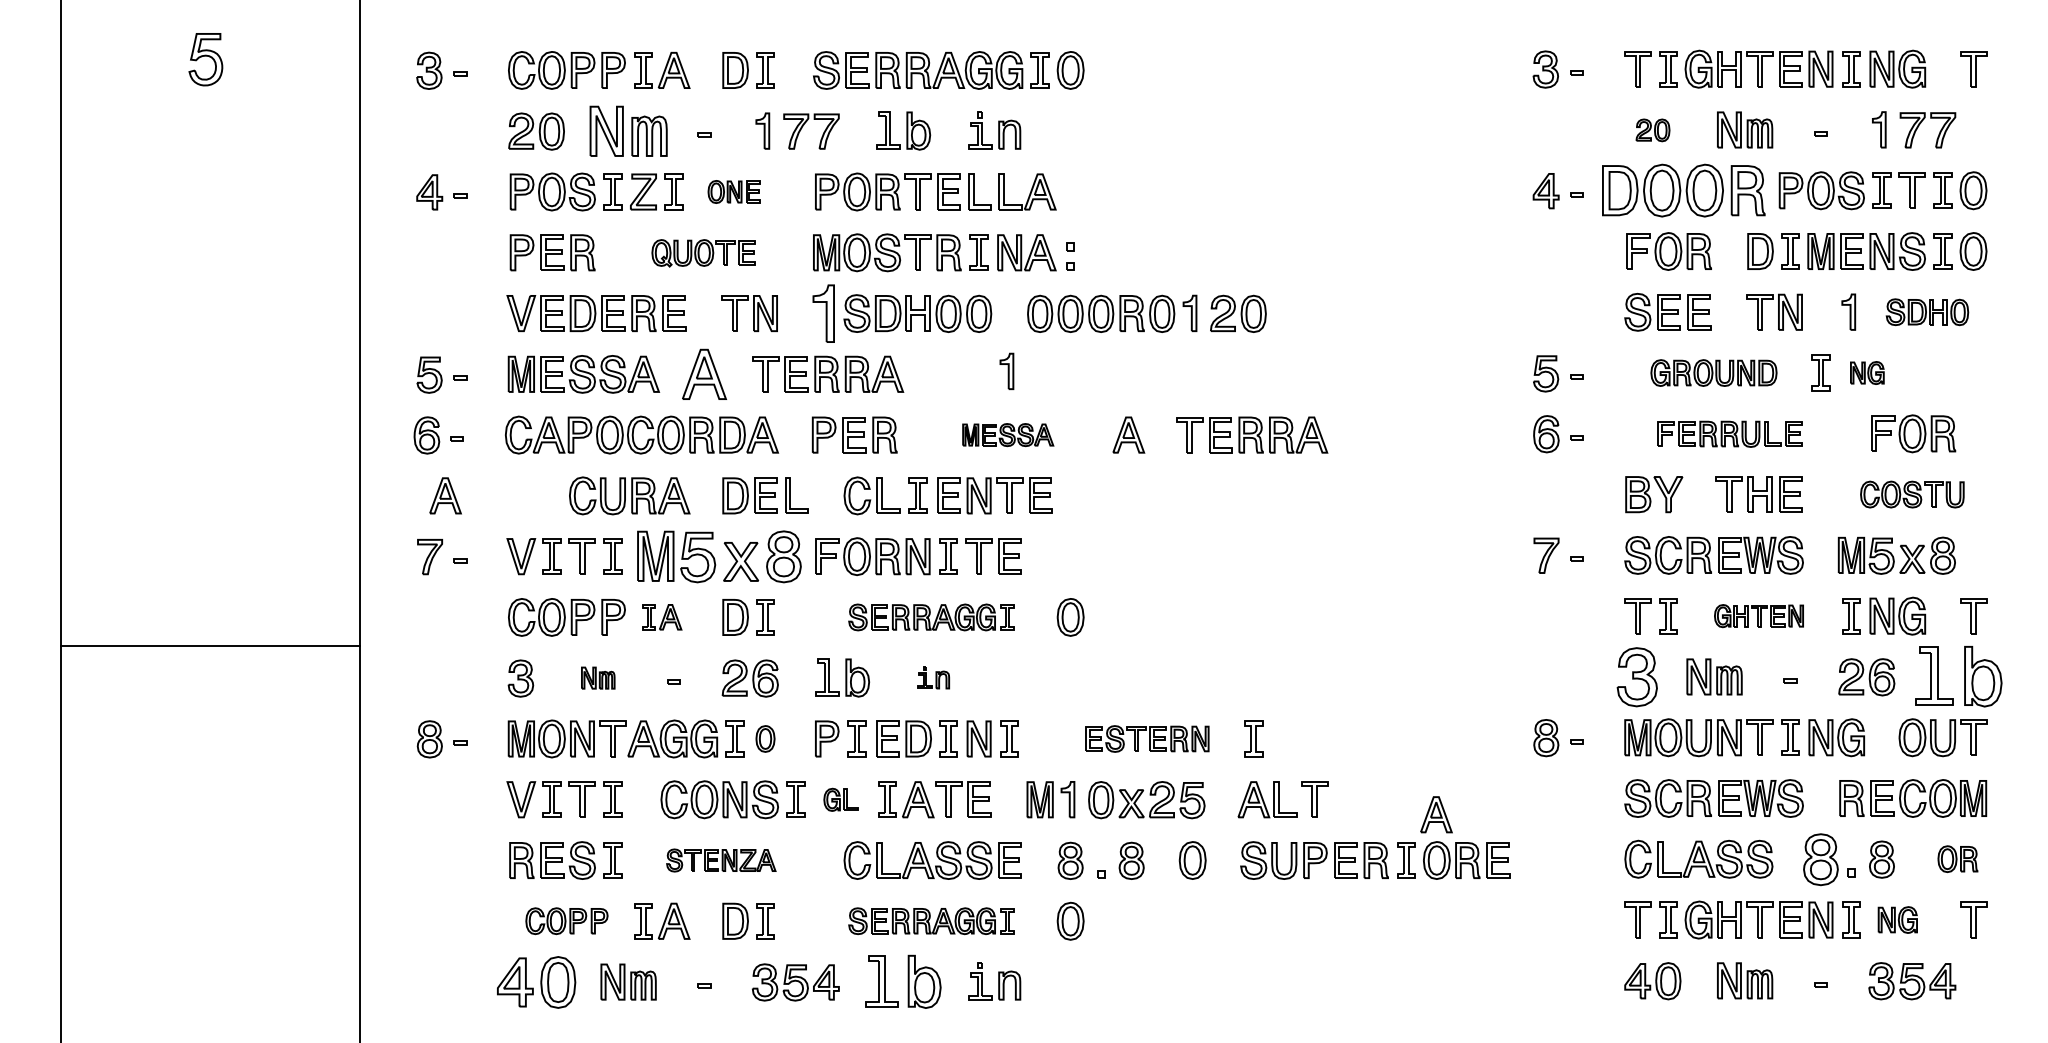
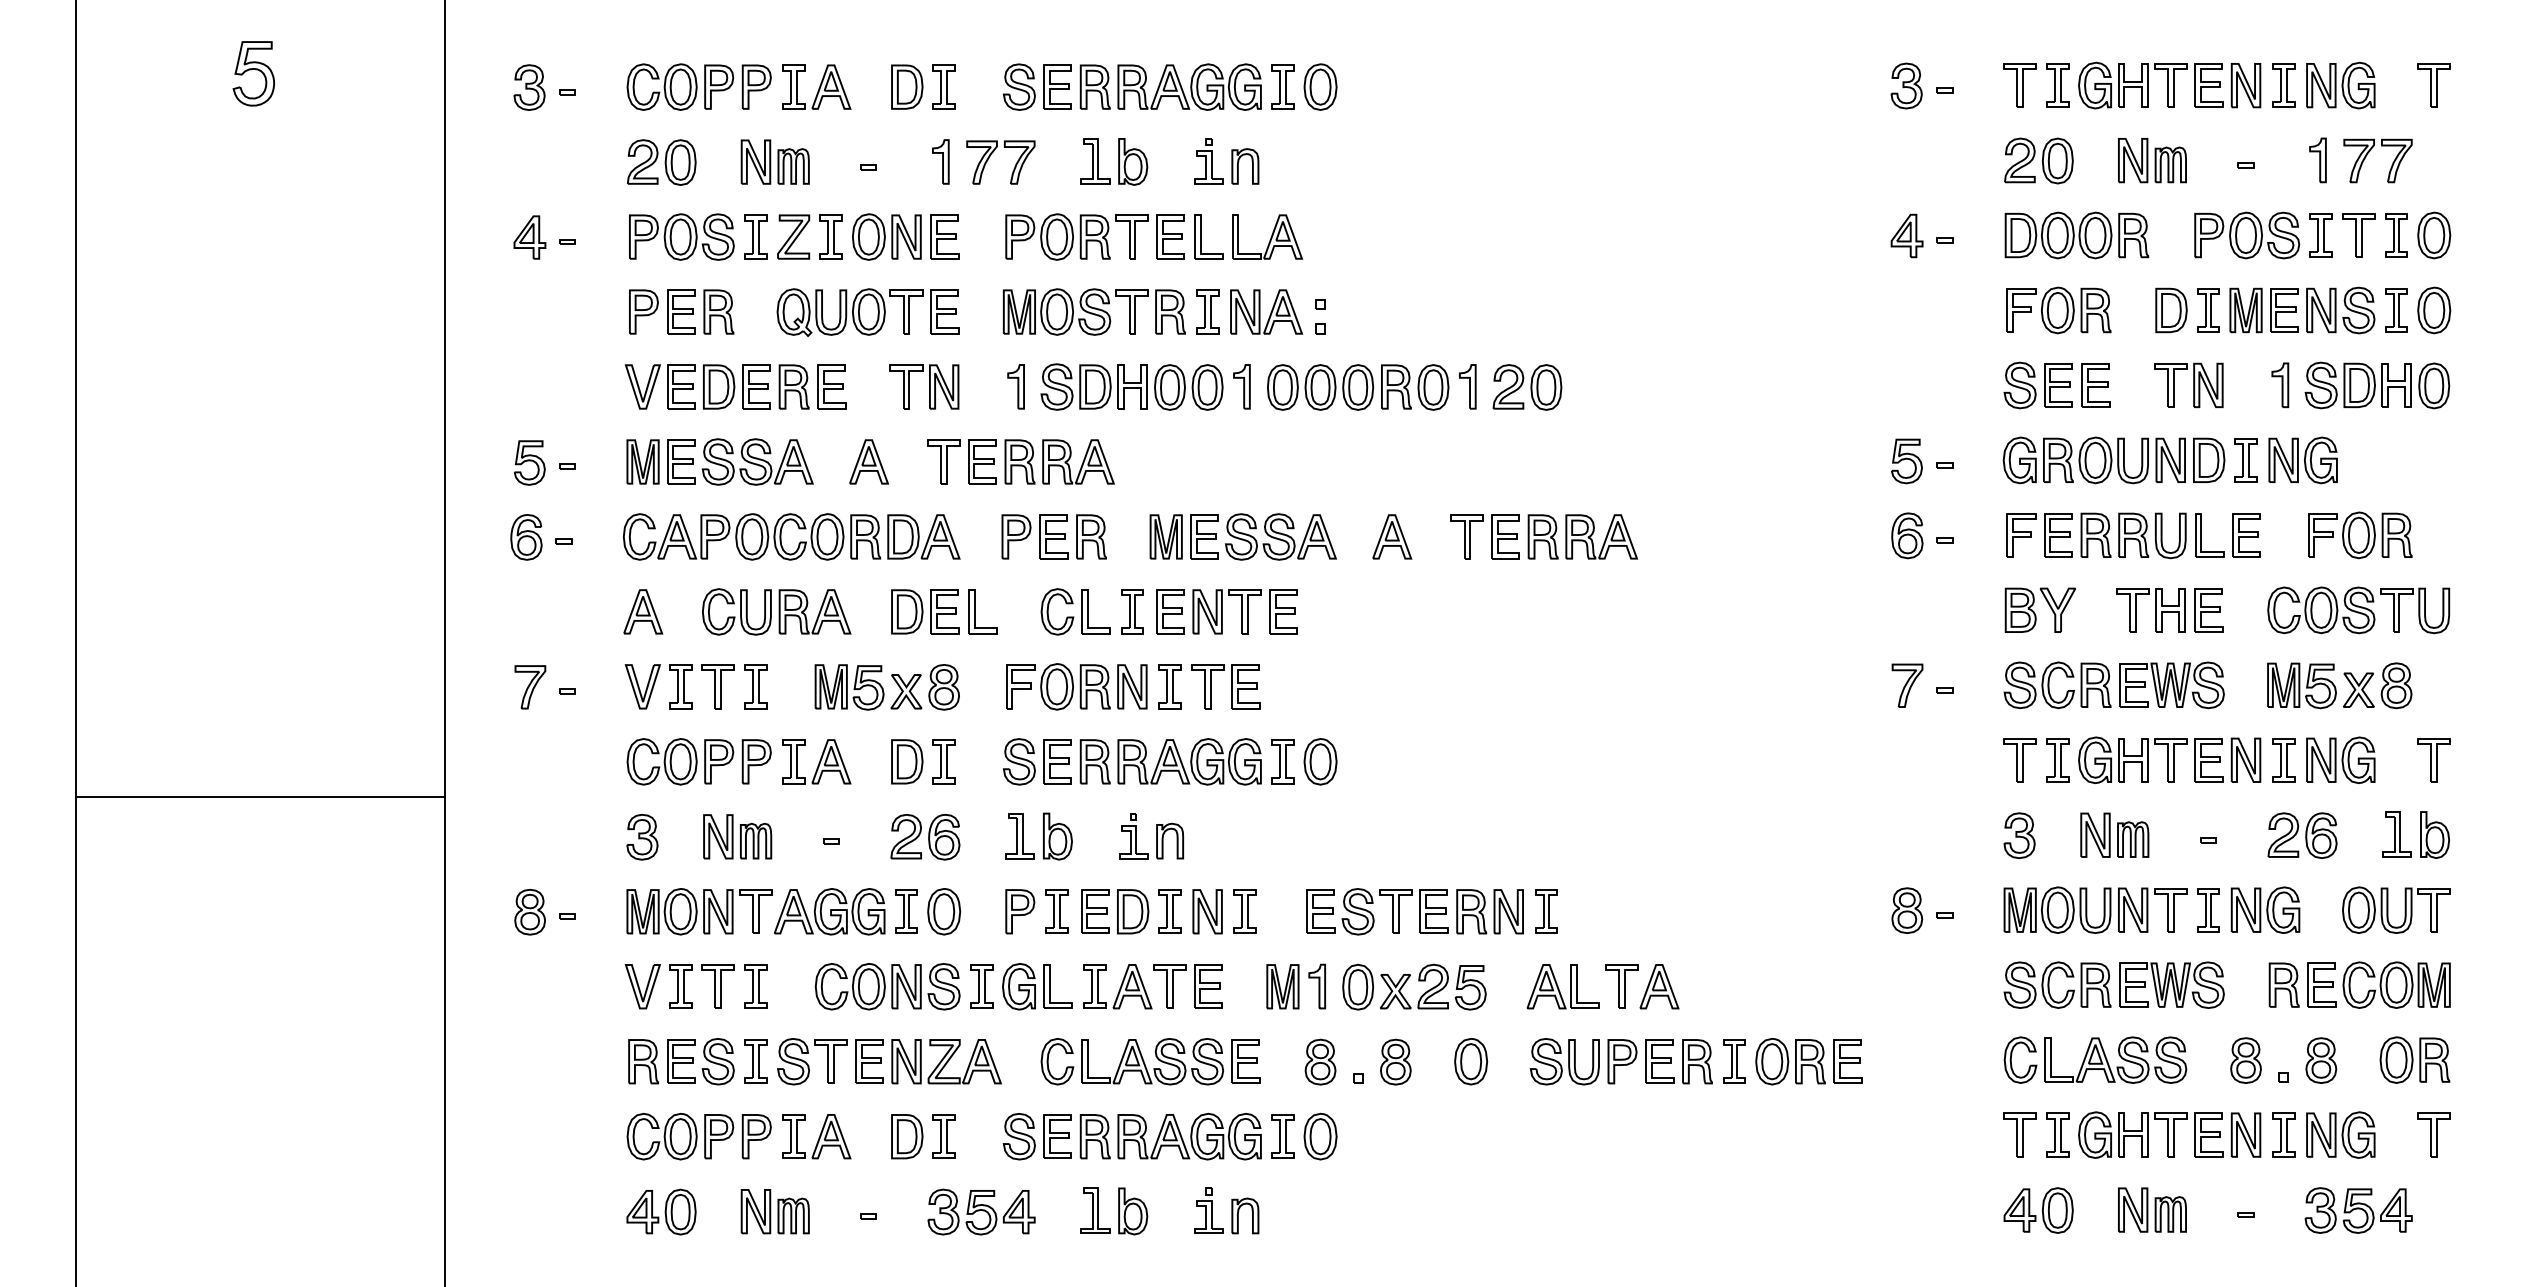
part: (628, 130) -> (775, 161), size x0.71
part: (1652, 130) -> (2038, 161), size x1.67
part: (1683, 190) -> (2076, 235), size x0.71
part: (733, 191) -> (904, 236), size x1.67
part: (703, 253) -> (867, 312), size x1.43
part: (1927, 311) -> (2377, 384), size x1.43
part: (823, 312) -> (1015, 385), size x0.62
part: (1006, 370) -> (1241, 385), moved
part: (1713, 372) -> (2113, 459), size x1.43
part: (1867, 372) -> (2303, 459), size x1.67
part: (704, 373) -> (868, 460), size x0.71
part: (1008, 434) -> (1243, 536), size x1.67
part: (1729, 434) -> (2133, 536), size x1.43
part: (1912, 494) -> (2358, 610), size x1.43
part: (445, 495) -> (643, 611), moved
part: (719, 557) -> (887, 687), size x0.71
part: (1758, 615) -> (2169, 759), size x1.67
part: (662, 616) -> (817, 760), size x1.43
part: (931, 617) -> (1148, 761), size x1.43
part: (1958, 676) -> (2415, 834), size x0.62
part: (598, 677) -> (738, 835), size x1.67
part: (933, 677) -> (1151, 835), size x1.67
part: (1637, 677) -> (2019, 835), size x0.62
part: (765, 738) -> (944, 911), size x1.43
part: (1147, 738) -> (1415, 911), size x1.43
part: (840, 799) -> (1036, 986), size x1.67
part: (1436, 814) -> (1659, 986), moved
part: (1957, 858) -> (2414, 1059), size x1.43
part: (1820, 859) -> (2245, 1060), size x0.71
part: (721, 860) -> (889, 1061), size x1.67
part: (1897, 919) -> (2340, 1134), size x1.43
part: (566, 920) -> (698, 1135), size x1.43
part: (931, 920) -> (1148, 1135), size x1.43
part: (903, 981) -> (1114, 1210), size x0.71
part: (535, 982) -> (660, 1212), size x0.71

